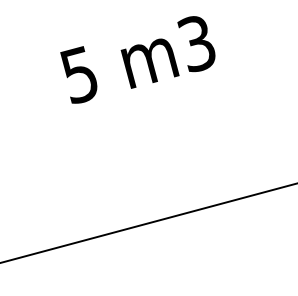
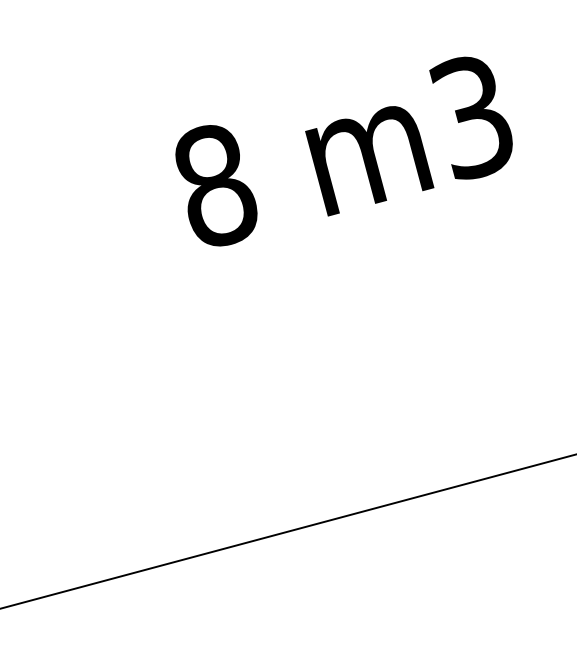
text: (79, 74) -> (214, 184), 5 -> 8

